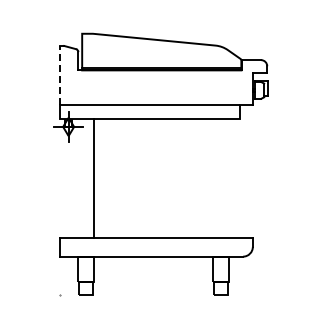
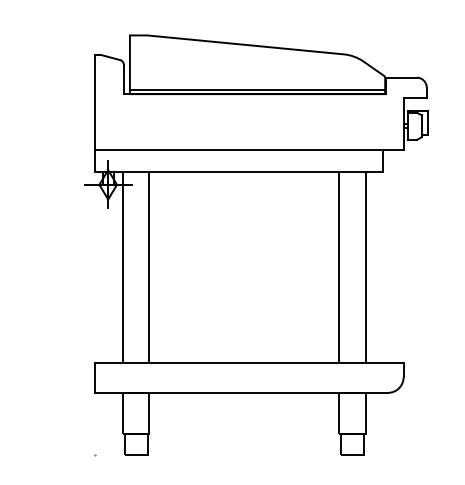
line: (60, 75) -> (95, 102), dashed -> solid
line: (77, 178) -> (122, 267), added
line: (212, 178) -> (338, 267), added
line: (229, 178) -> (366, 267), added

